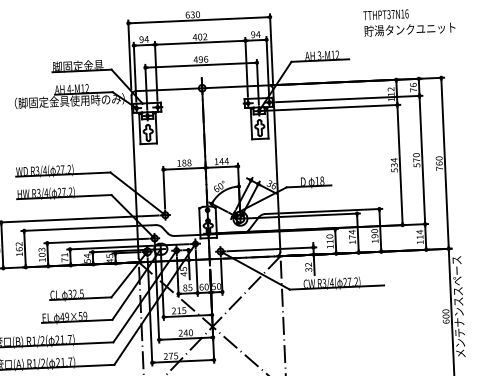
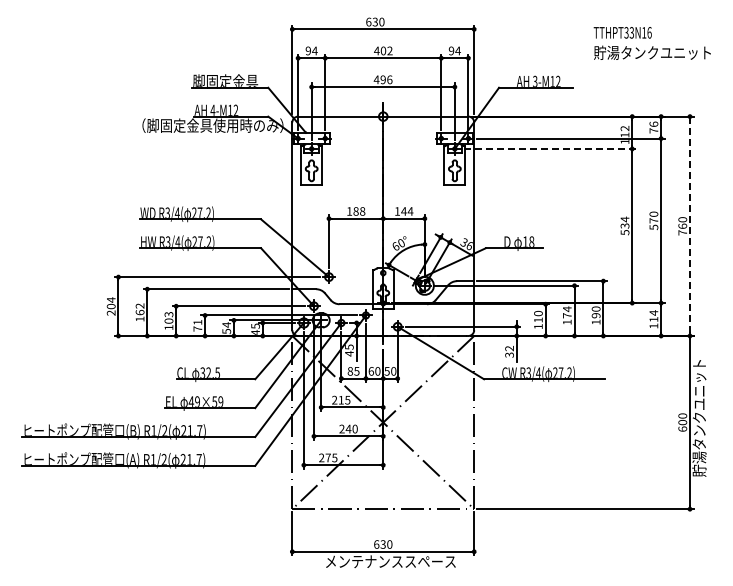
text: (392, 14) -> (631, 32), TTHPT37N16 -> TTHPT33N16
line: (333, 107) -> (550, 148), solid -> dashed
line: (444, 163) -> (689, 226), solid -> dashed
text: (458, 307) -> (699, 411), メンテナンススペース -> 貯湯タンクユニット

